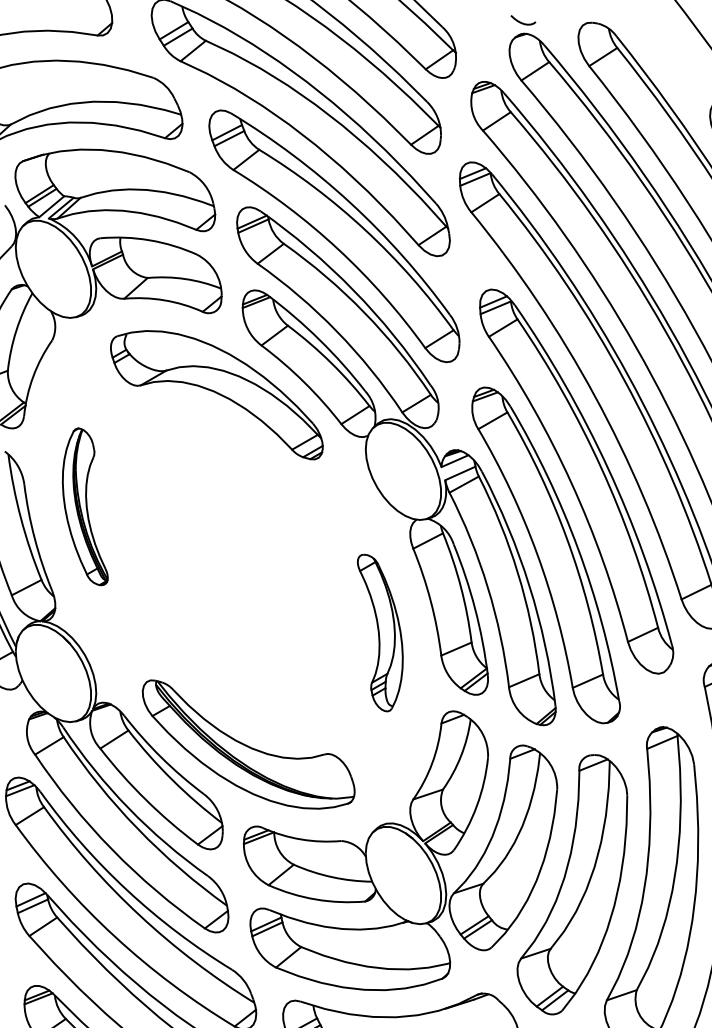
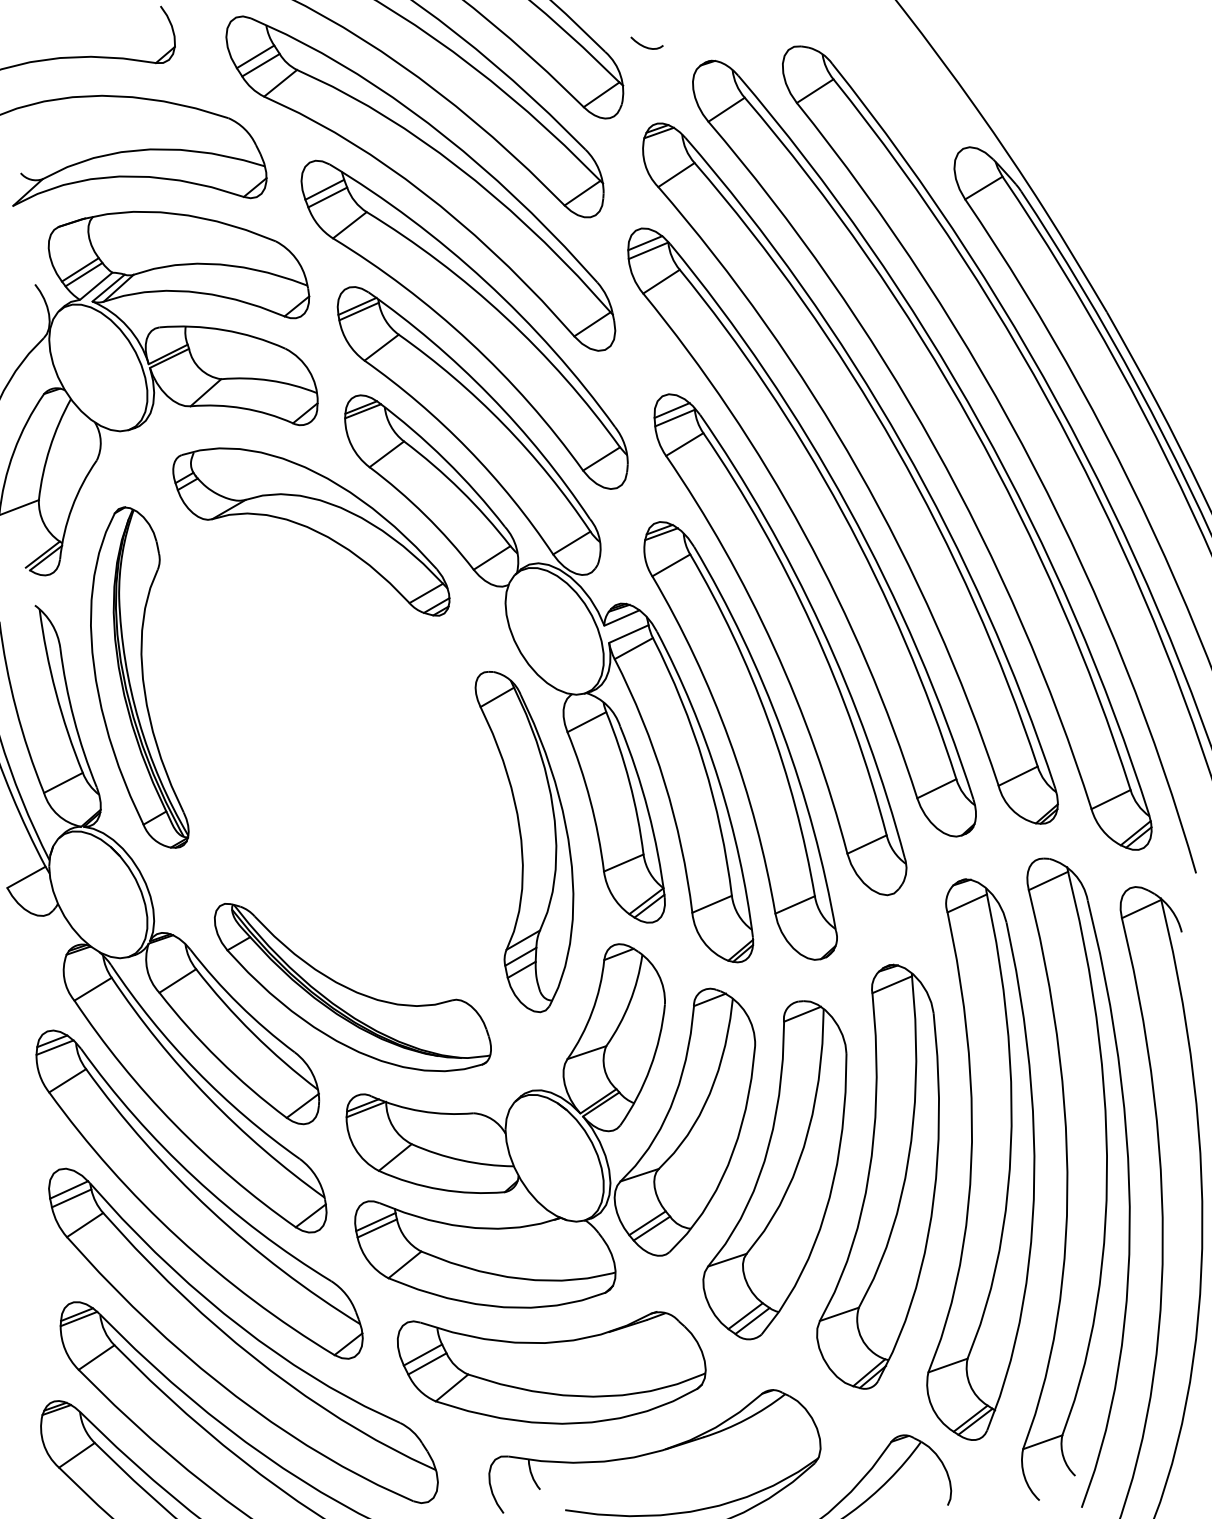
curve: (521, 22) -> (644, 45), moved
part: (85, 506) -> (139, 677), size x1.67
part: (380, 633) -> (524, 842), size x1.67

